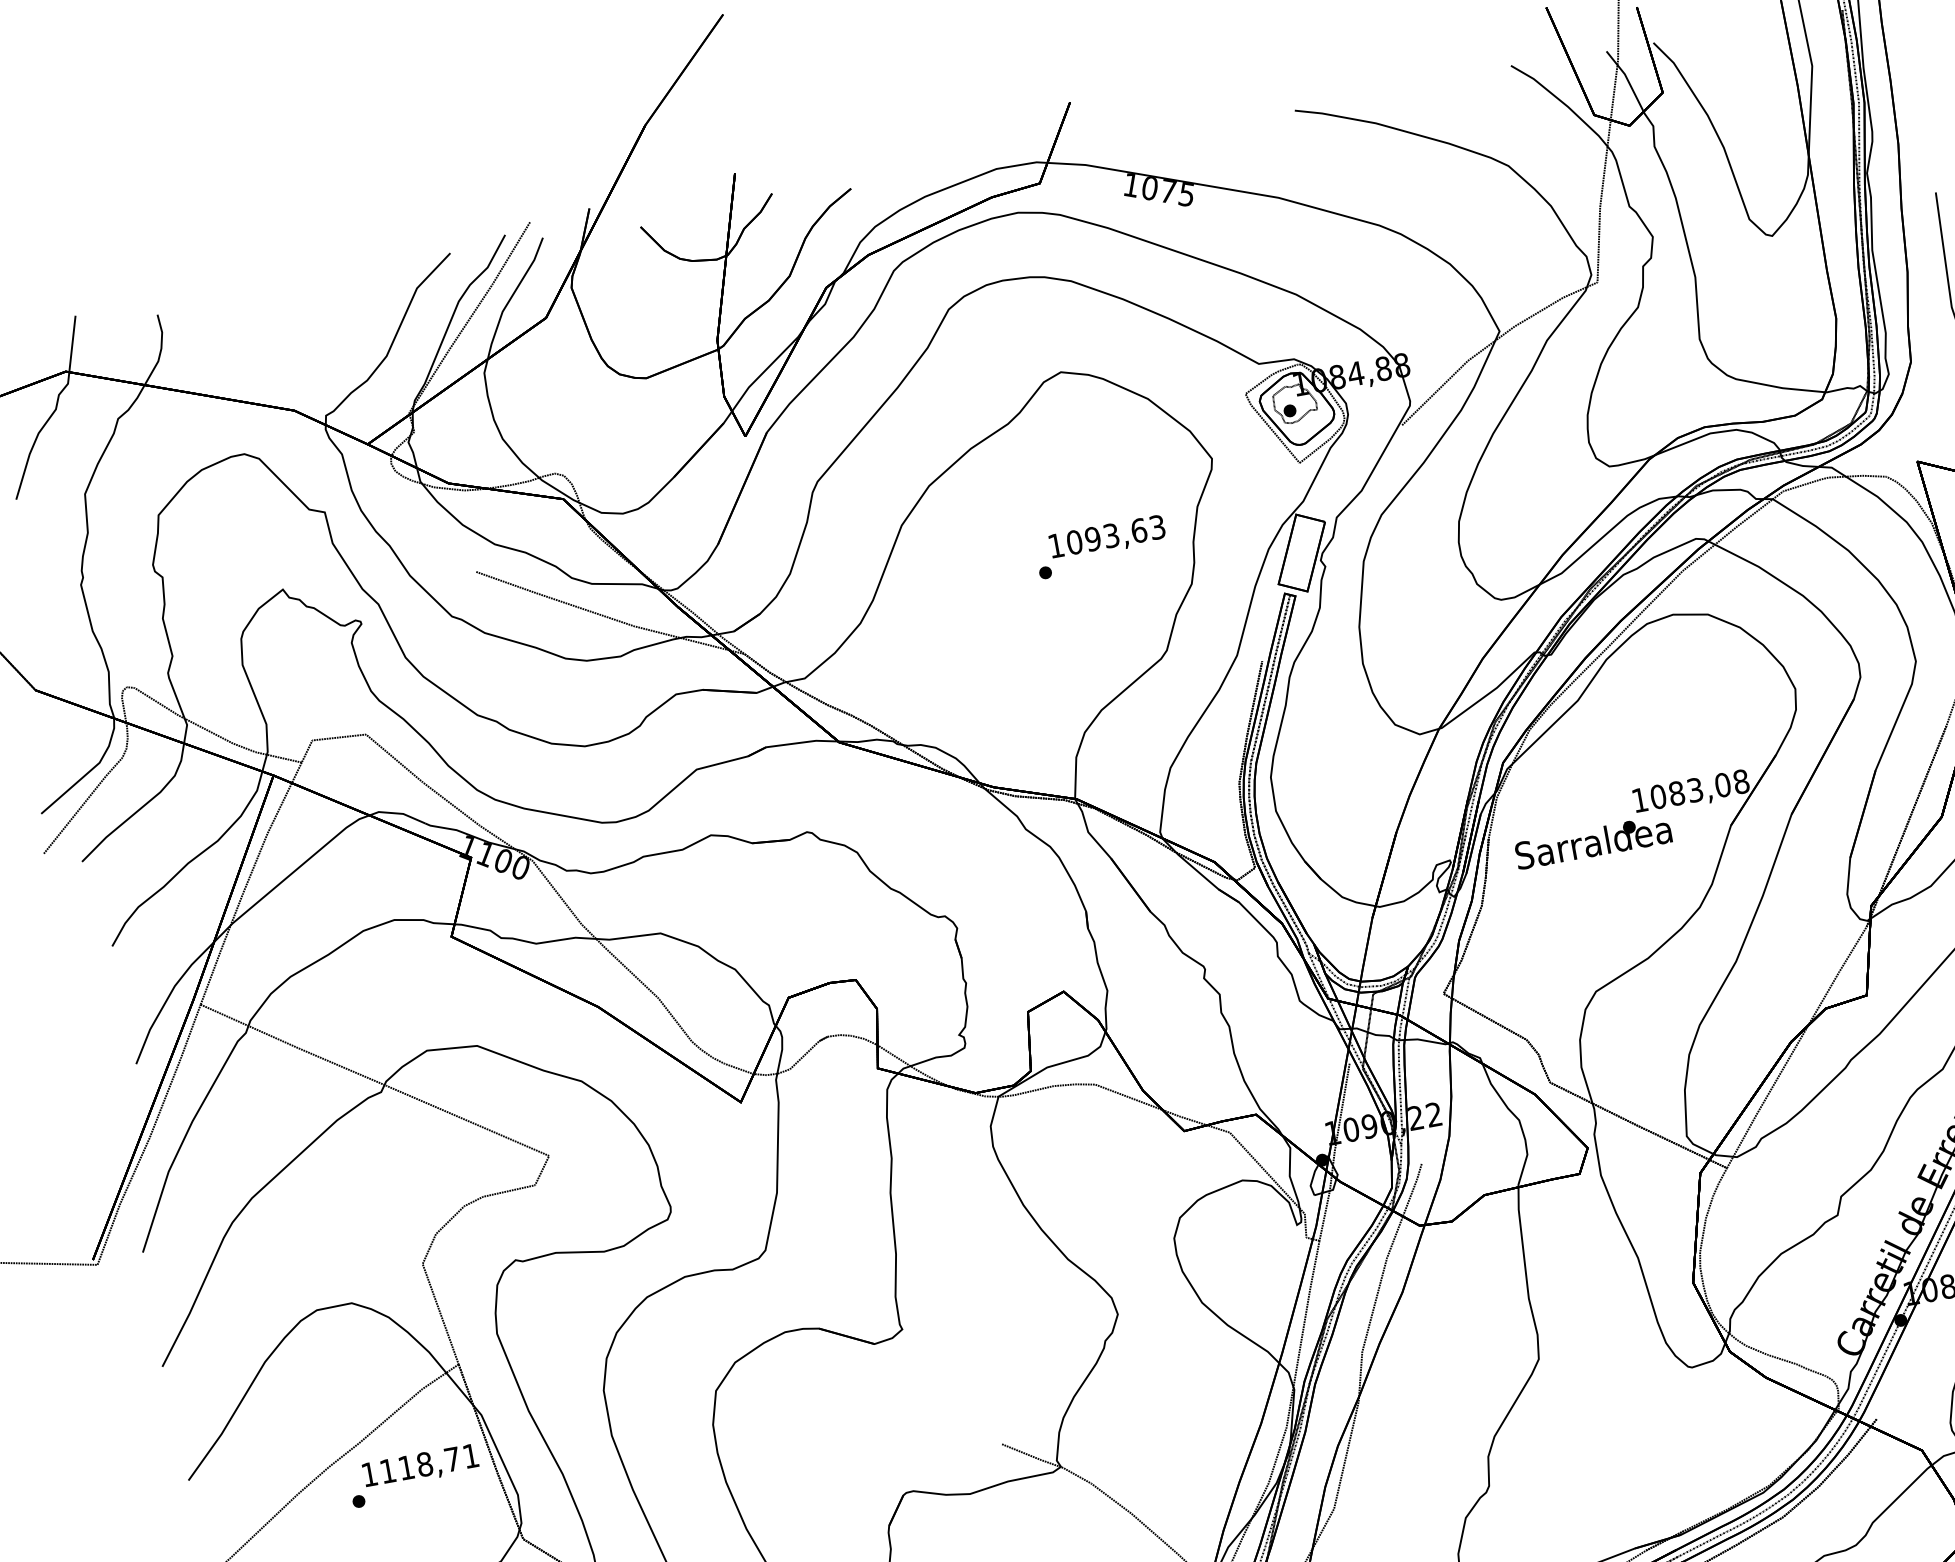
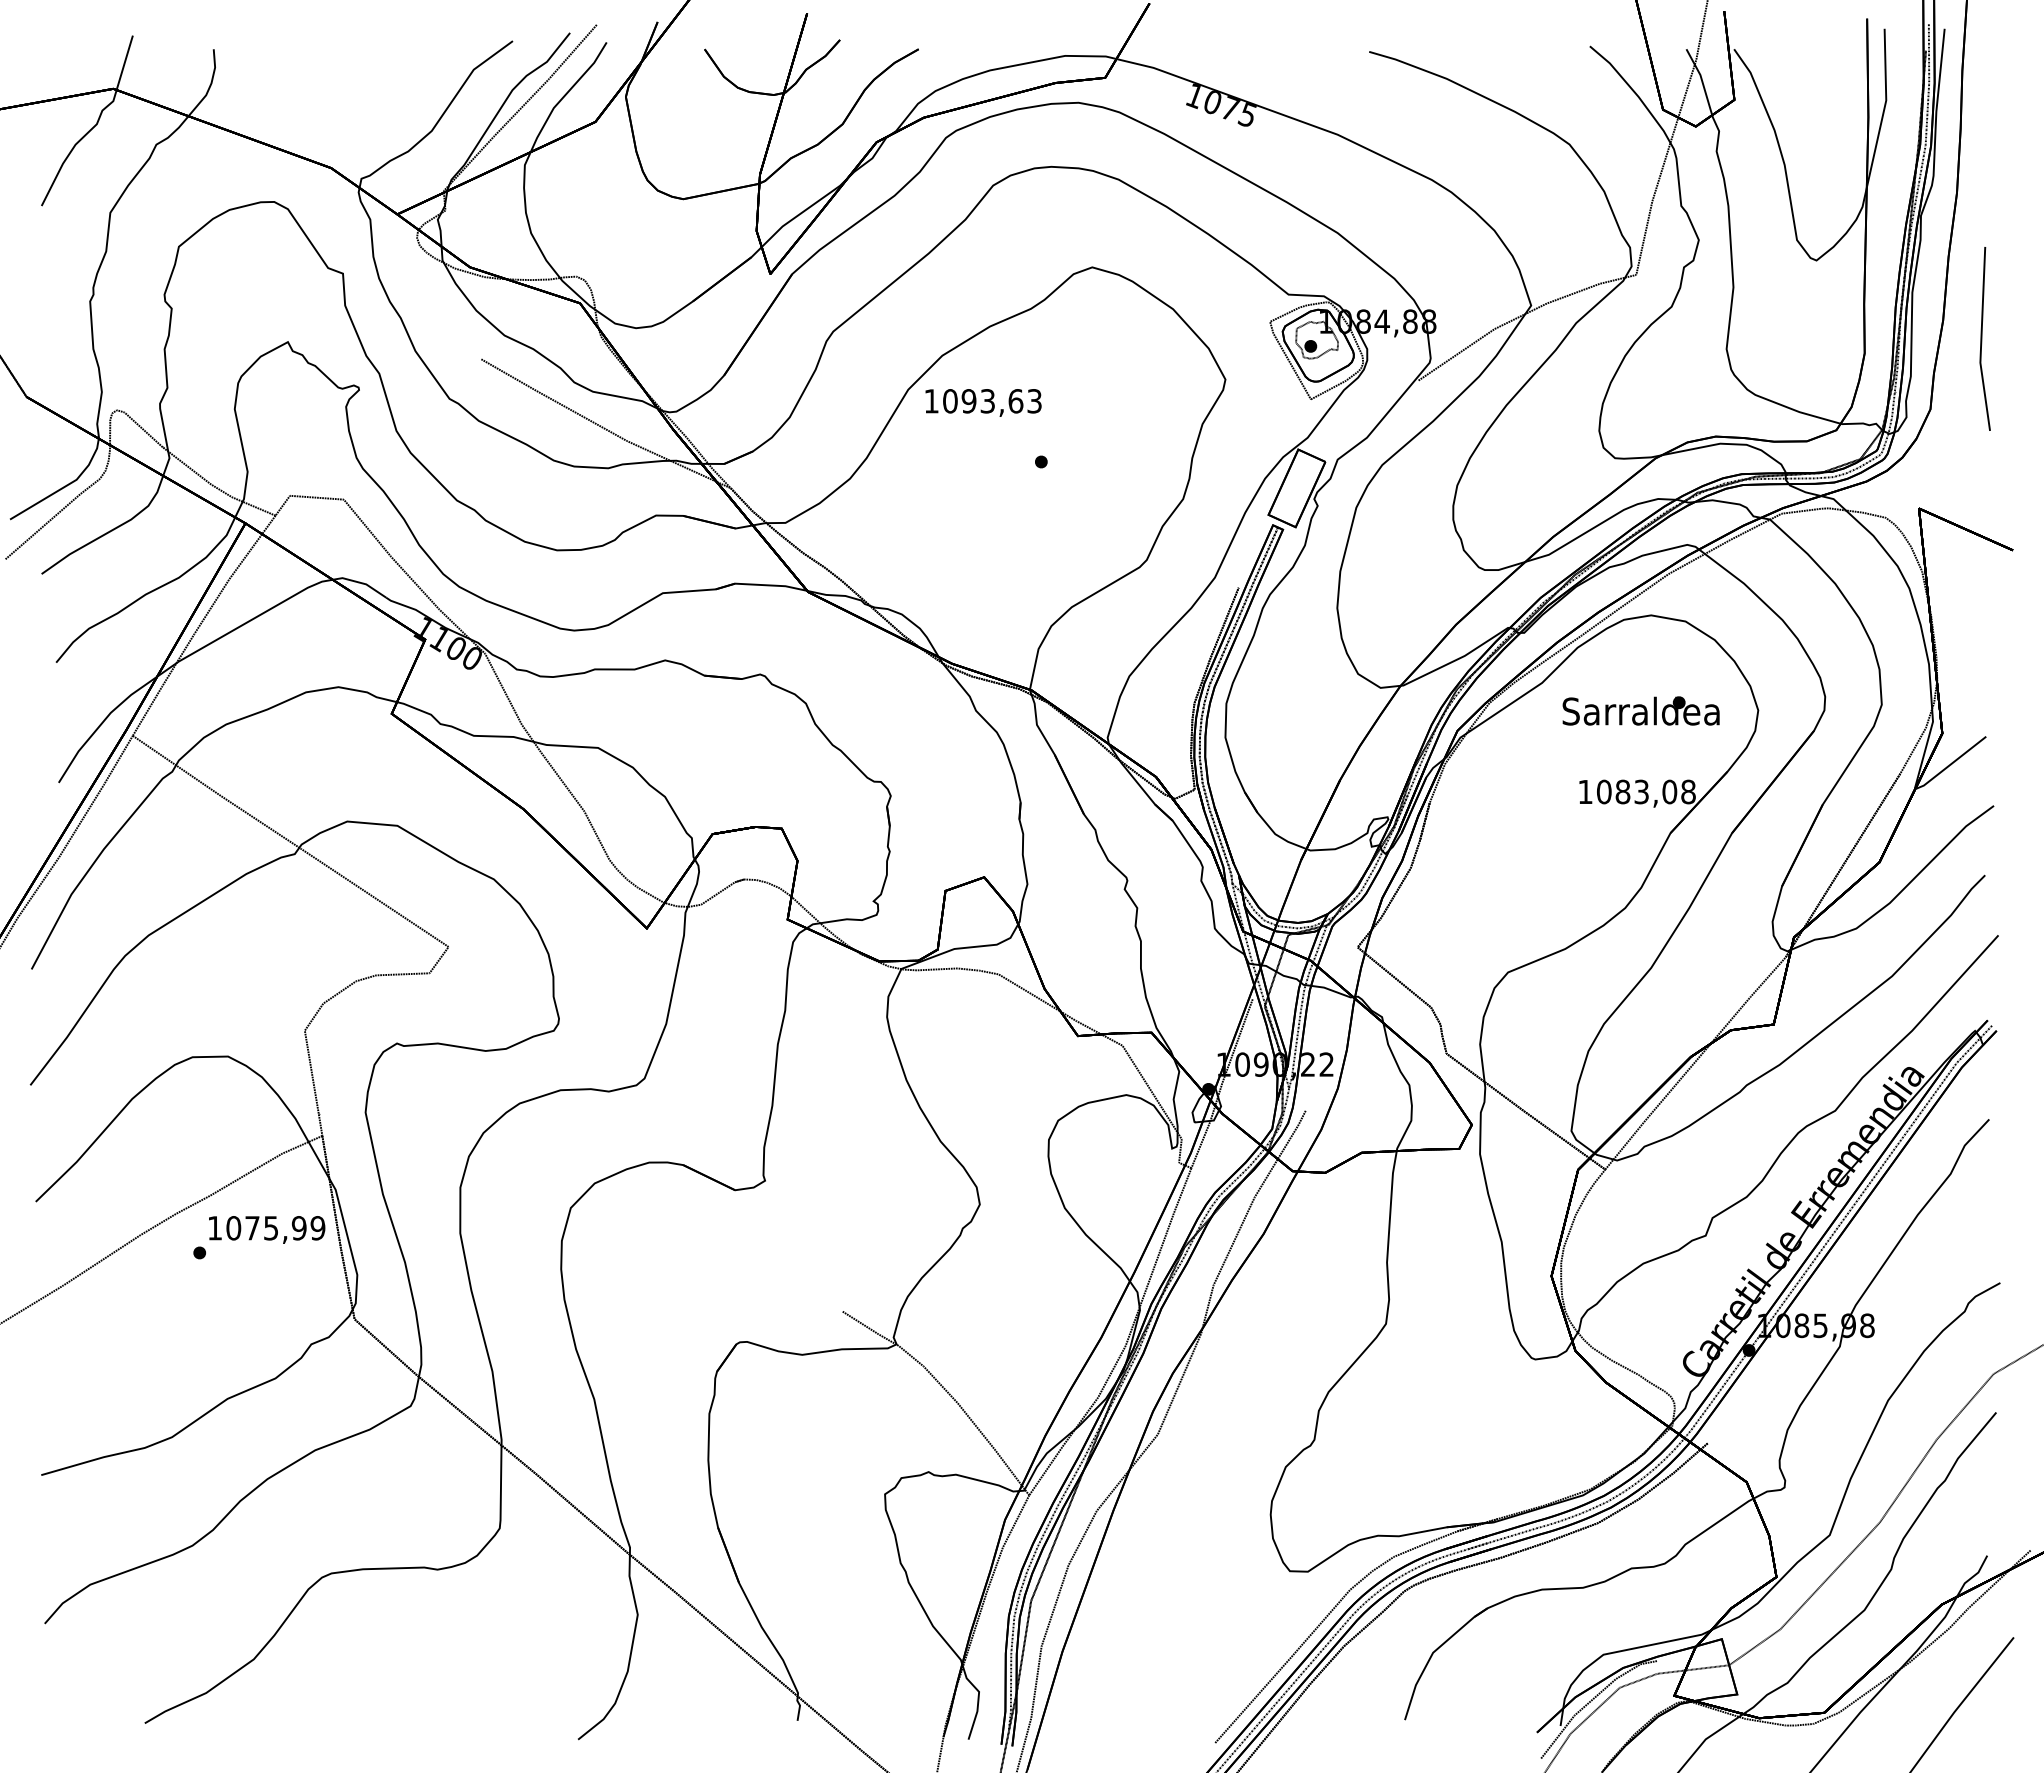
text: (1107, 537) -> (983, 402), moved
text: (1592, 841) -> (1640, 710), moved
text: (429, 1463) -> (275, 1228), 1118,71 -> 1075,99

